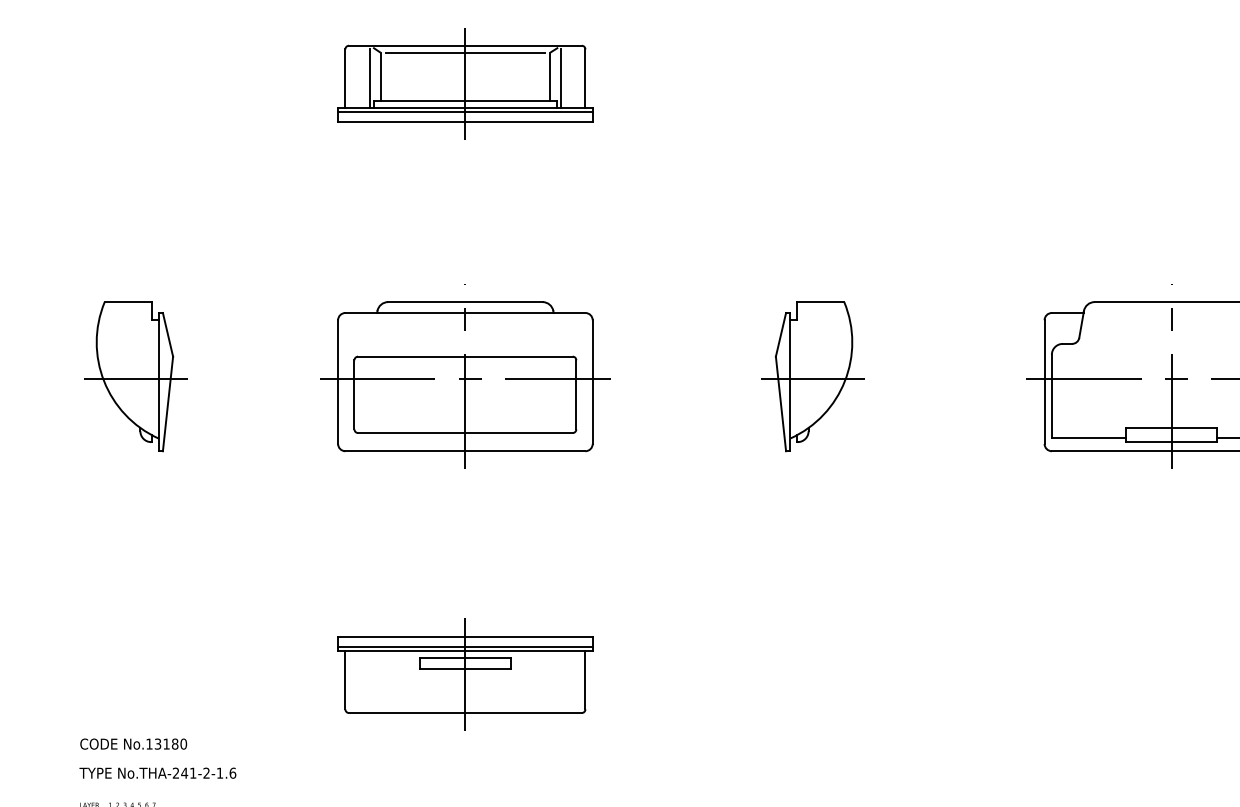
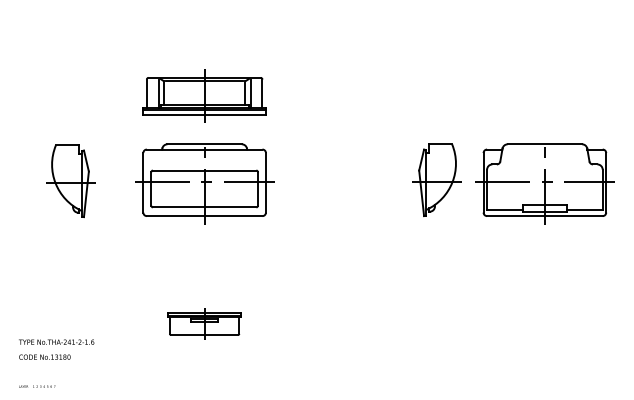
part: (465, 82) -> (204, 95), moved
part: (134, 375) -> (70, 180), moved
part: (811, 375) -> (436, 179), moved
part: (465, 674) -> (204, 323), size x0.6
text: (157, 771) -> (56, 341), moved

